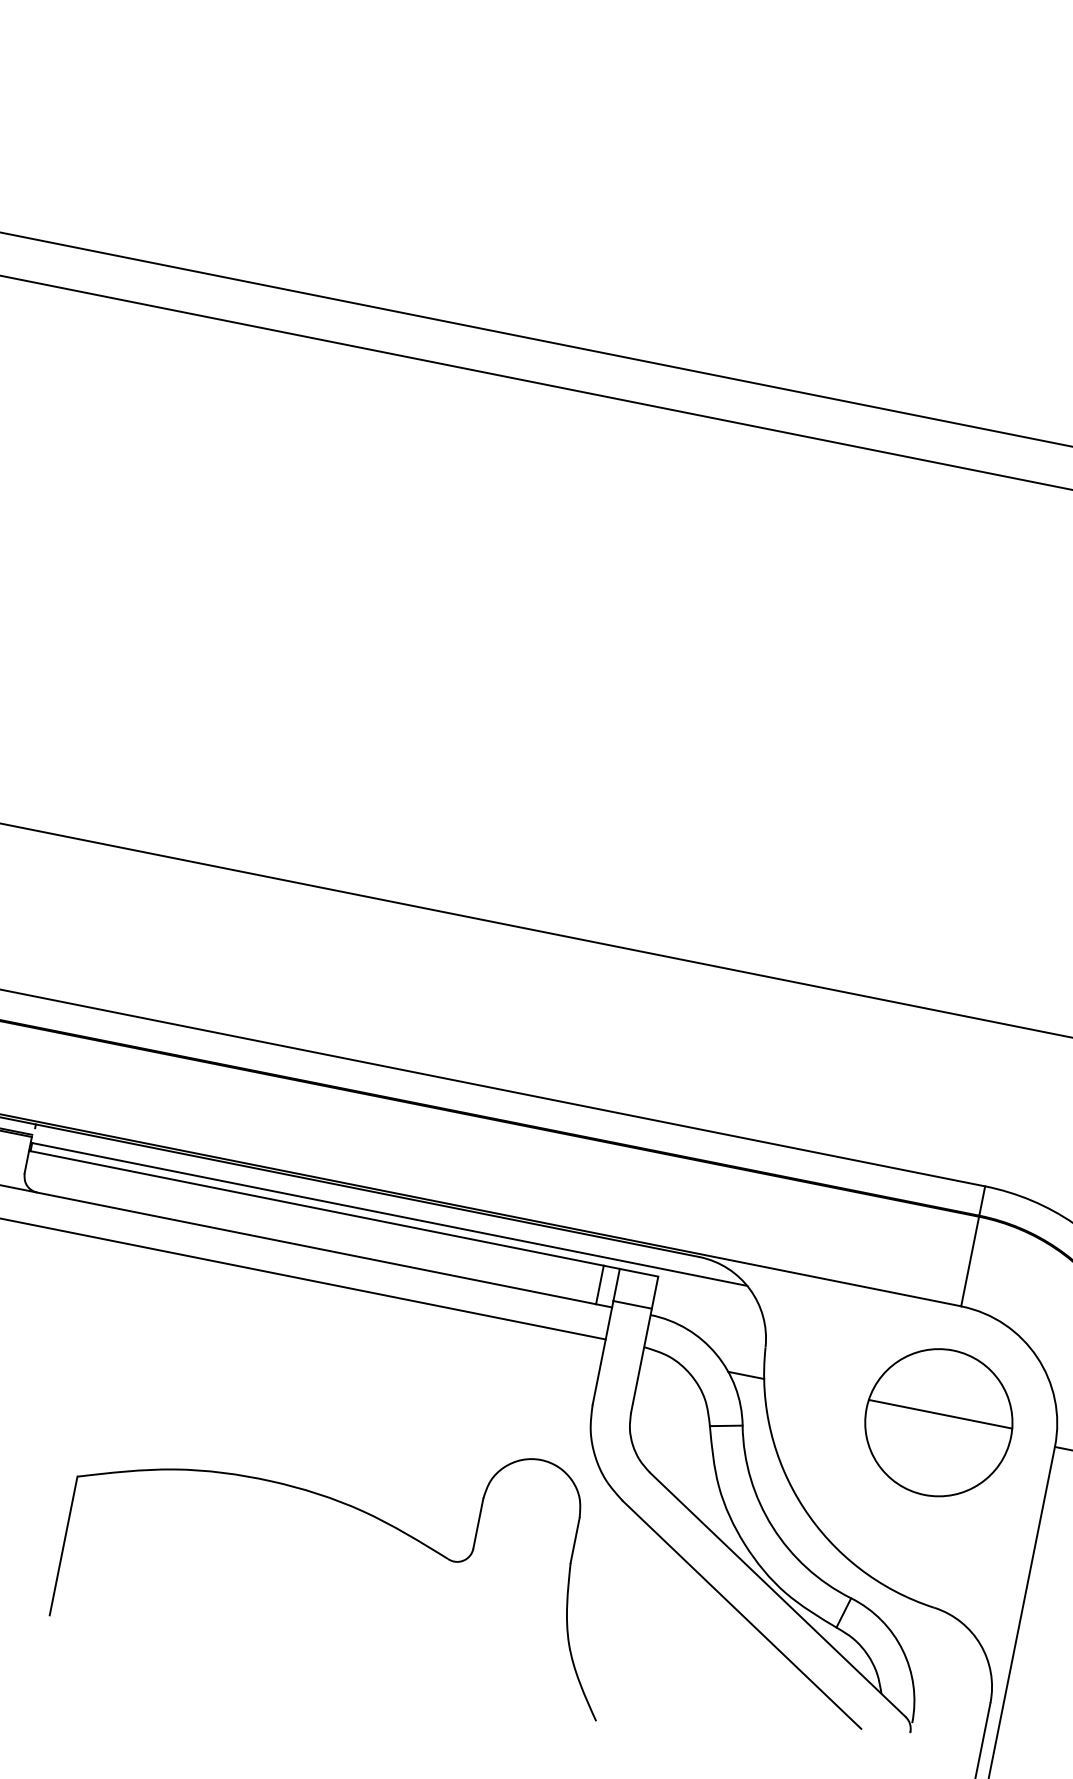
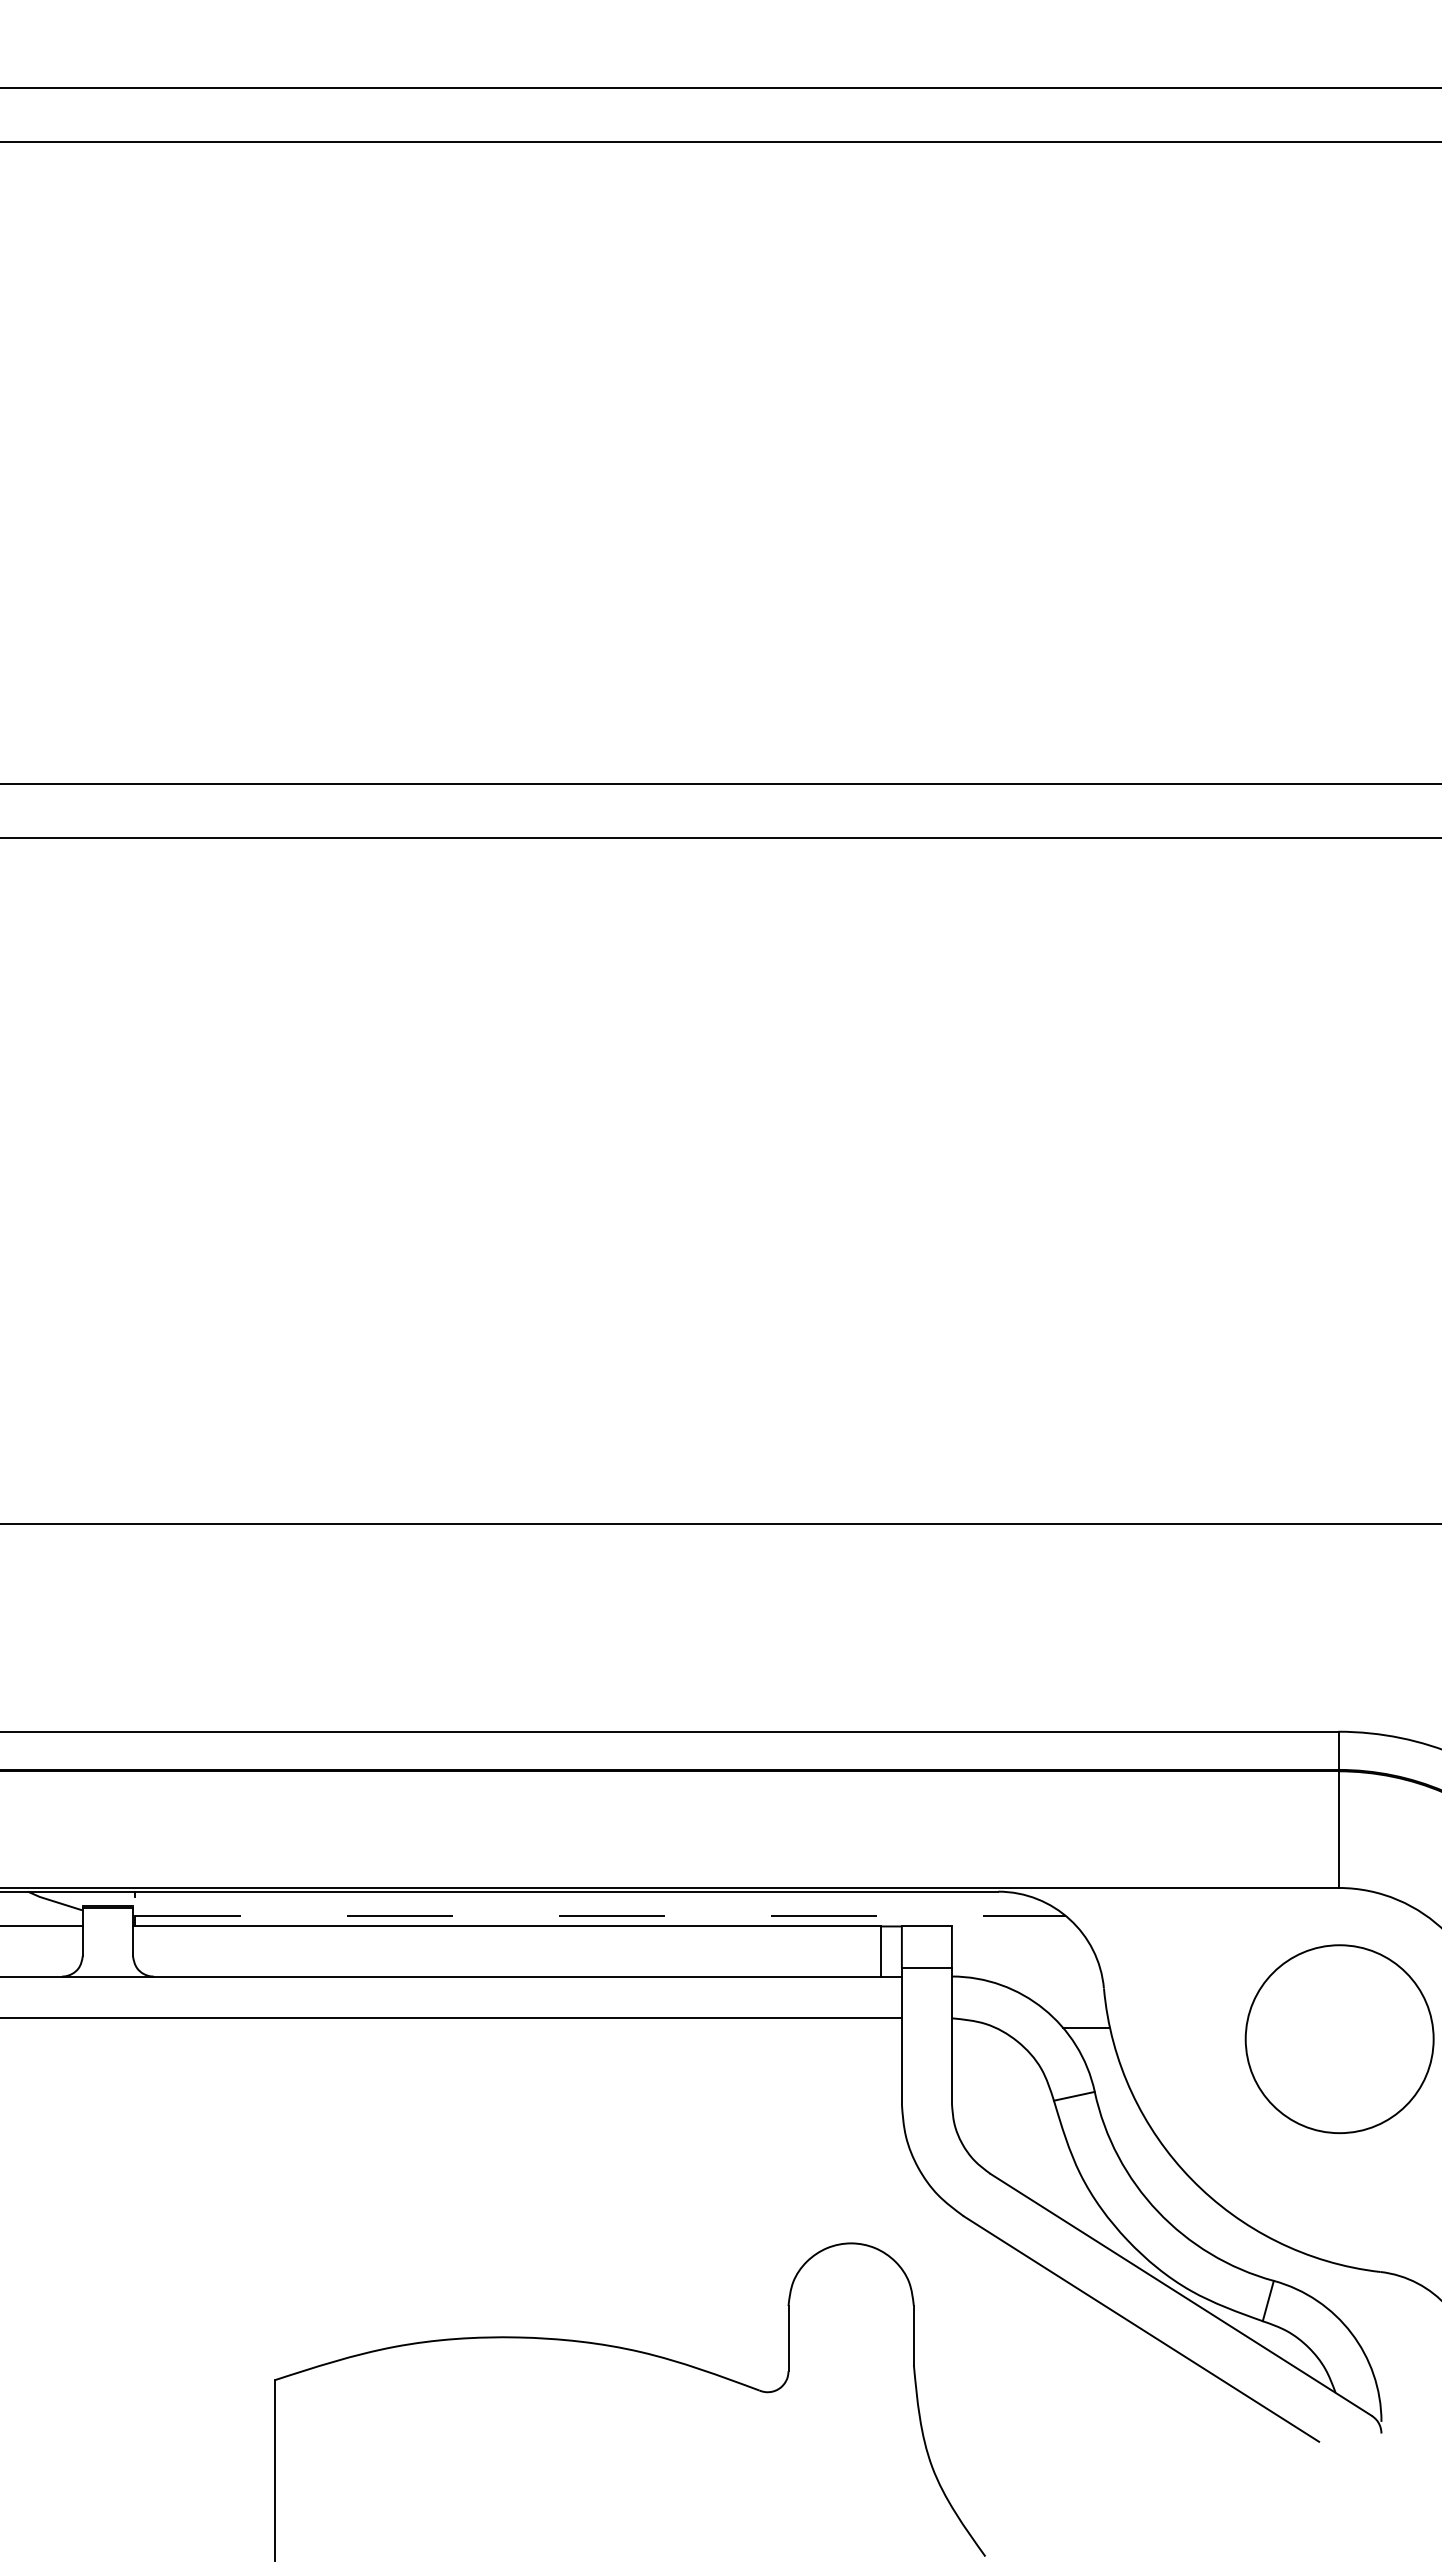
line: (389, 1214) -> (600, 1915), solid -> dashed
line: (940, 1414) -> (1339, 2028), removed
part: (363, 1512) -> (641, 2353), moved

